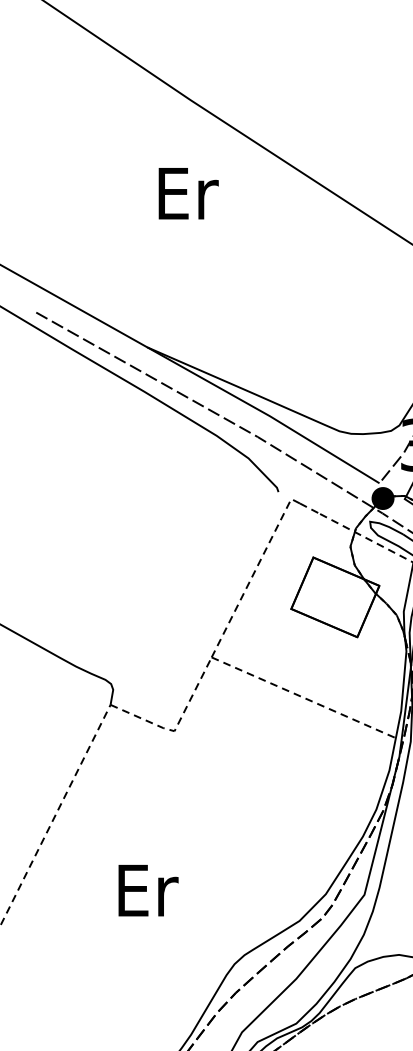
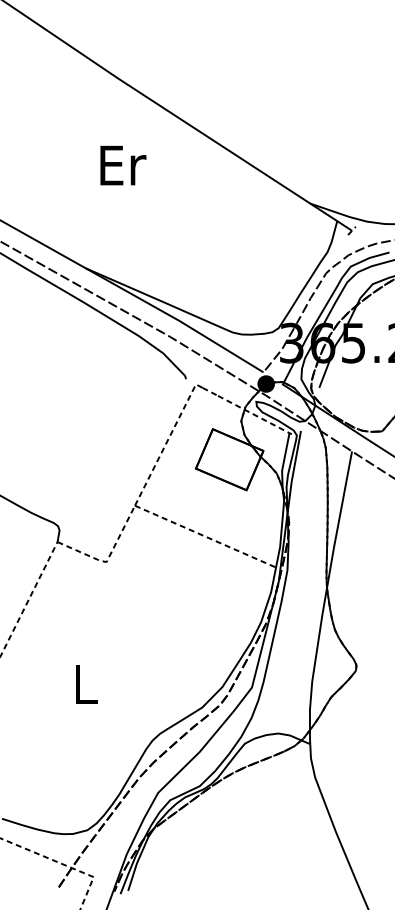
text: (188, 193) -> (123, 165), moved
text: (148, 889) -> (86, 683), Er -> L

